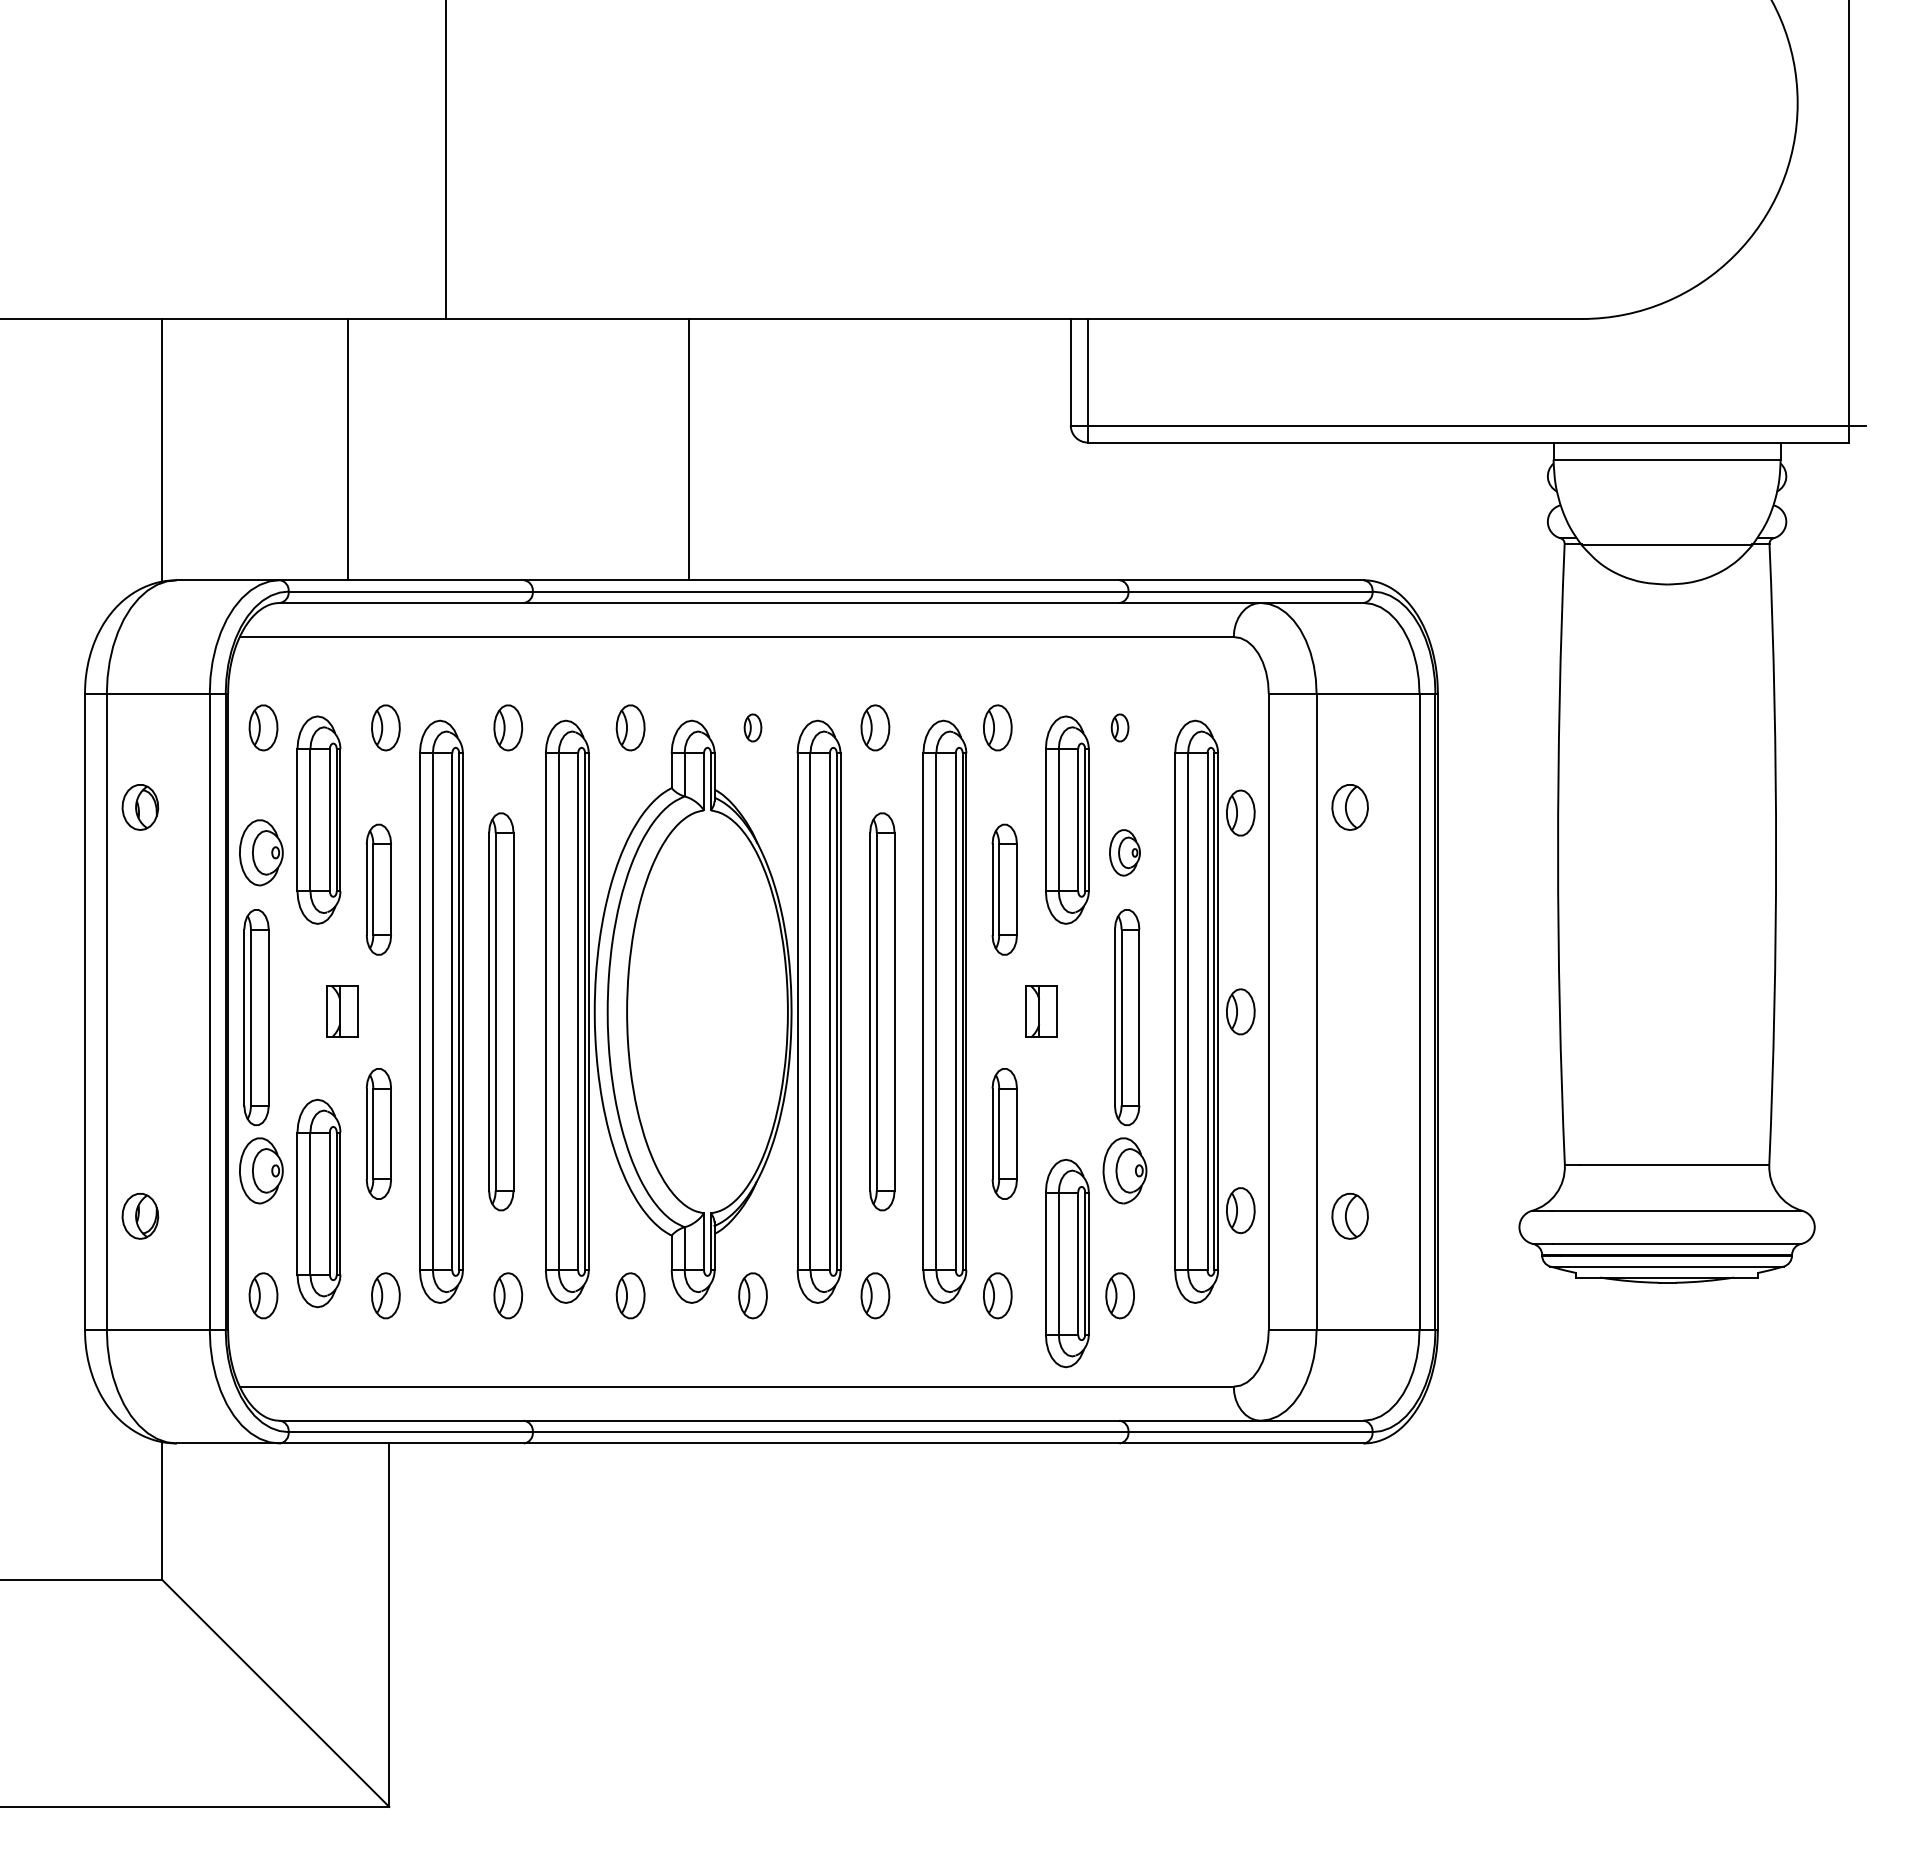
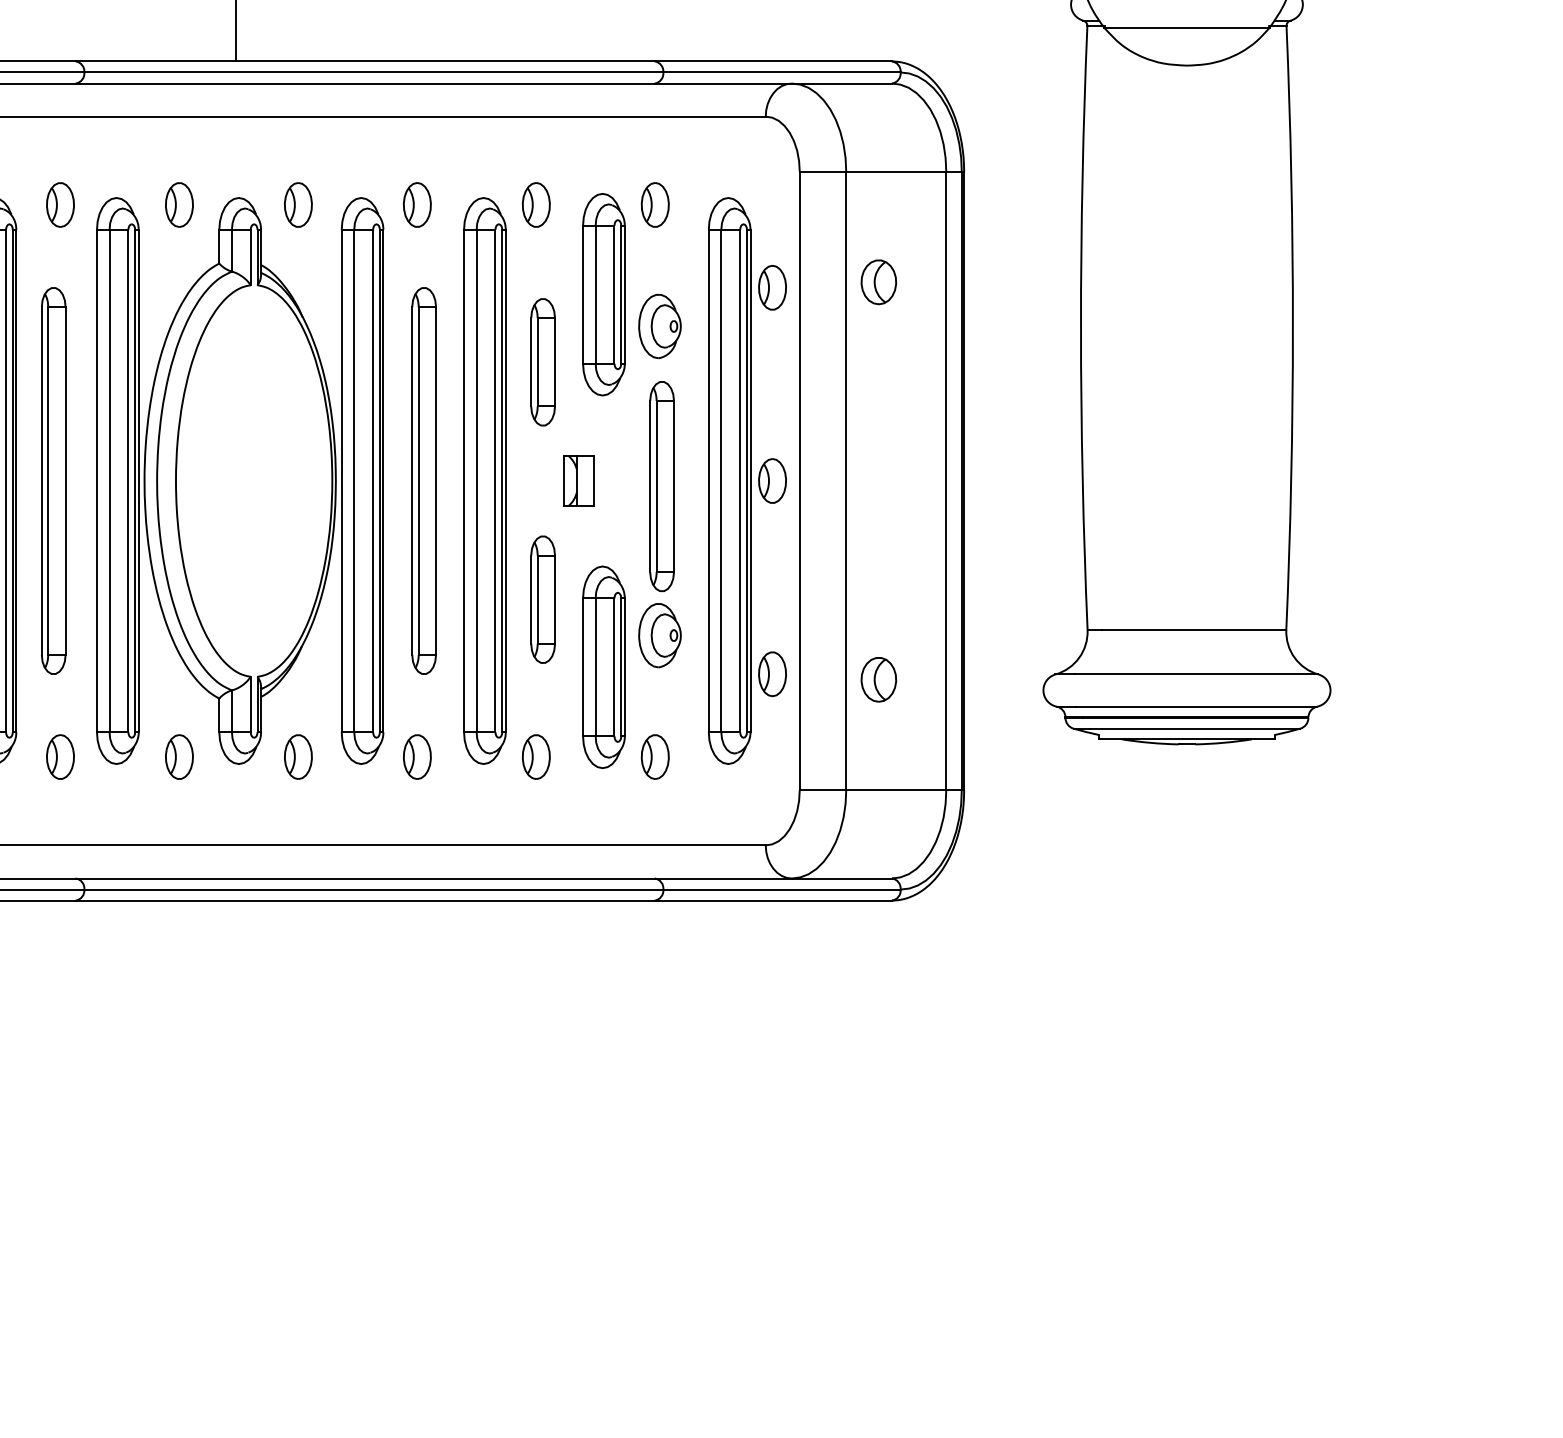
part: (752, 727) -> (297, 204), size x1.67
part: (1119, 727) -> (654, 204), size x1.67
part: (1124, 852) -> (659, 326), size x1.43
part: (1067, 1263) -> (604, 667), moved

